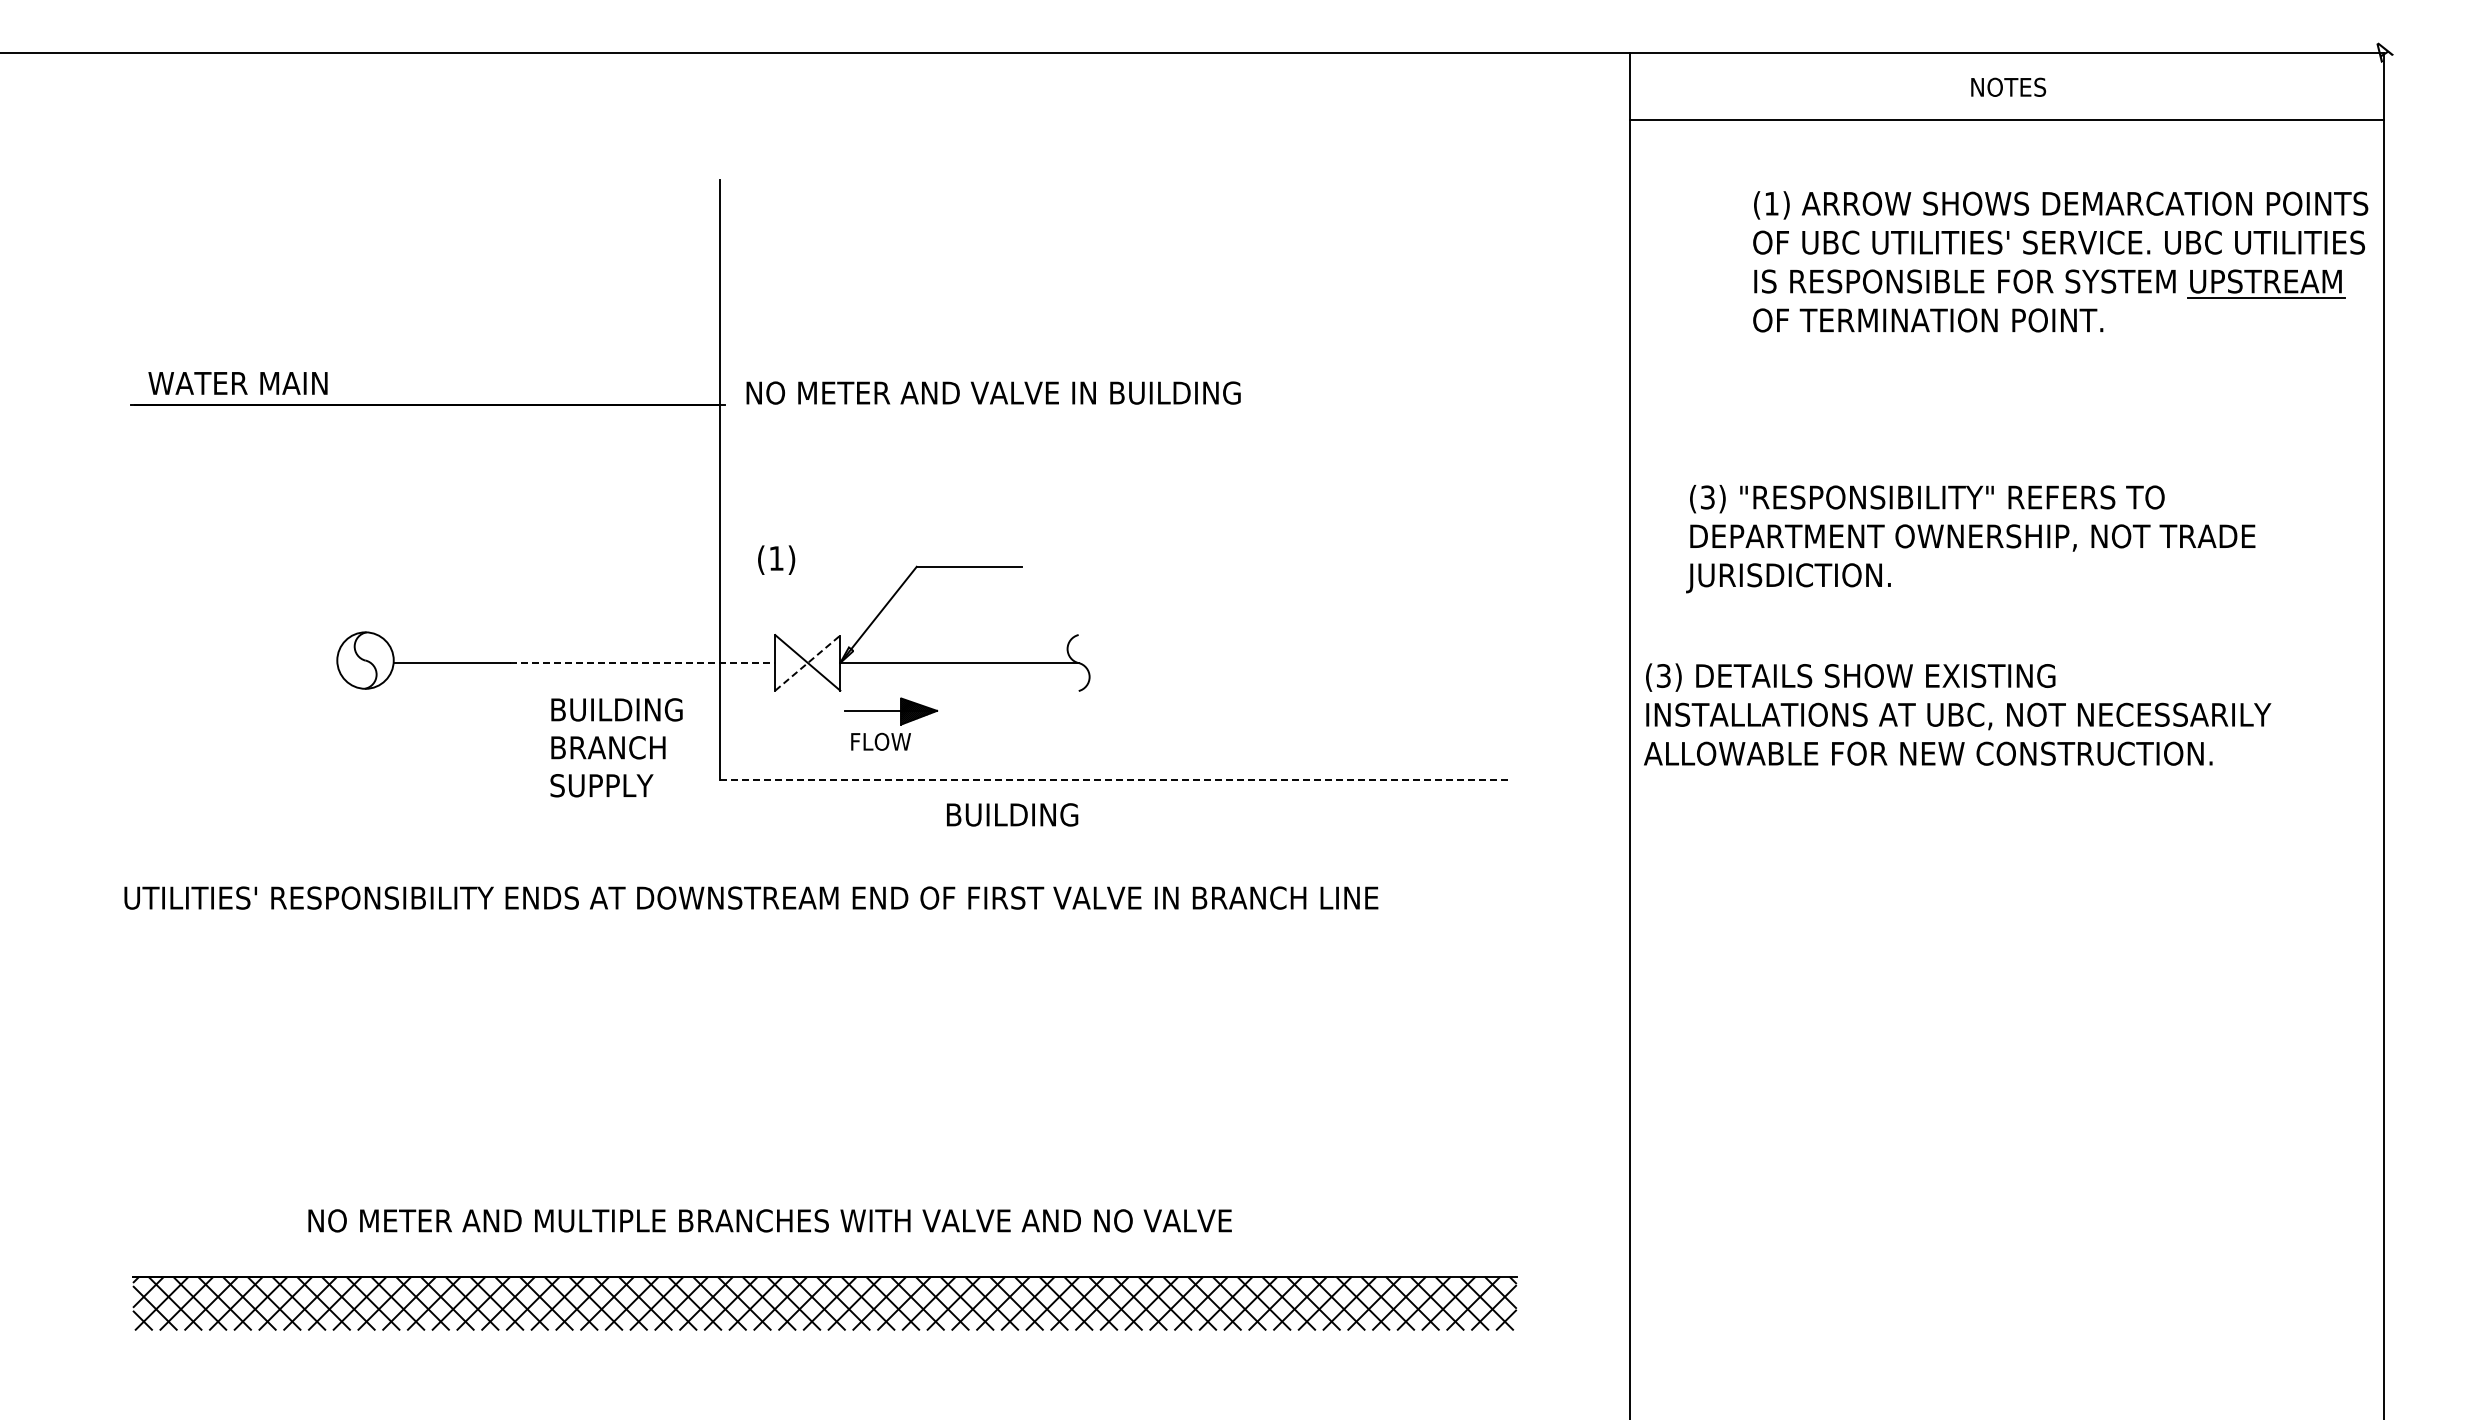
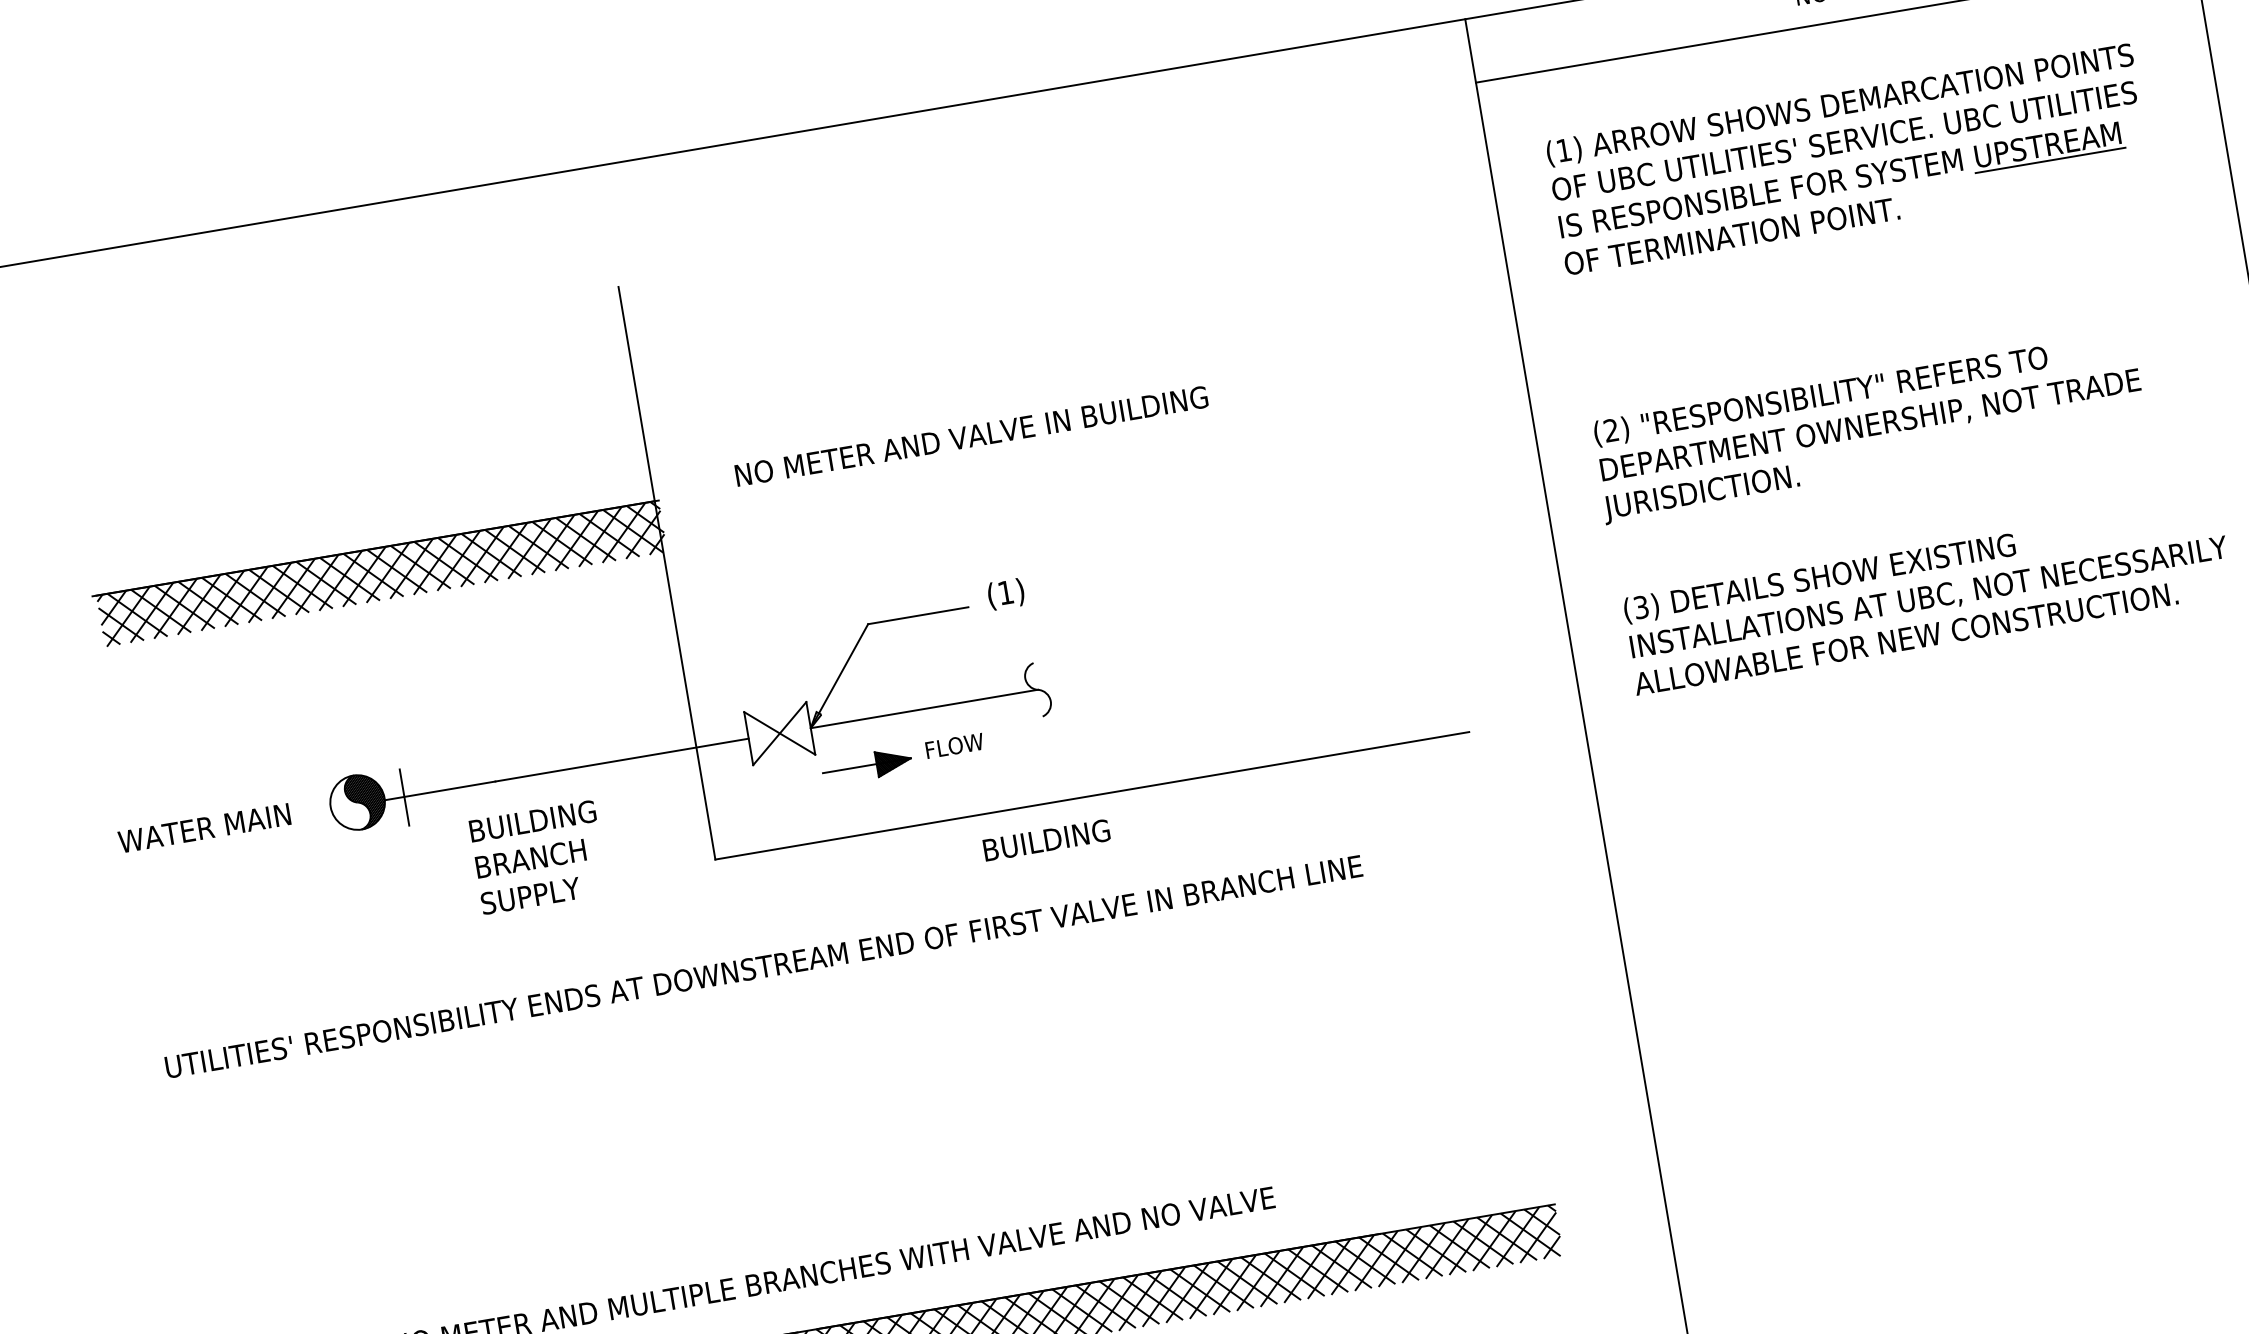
part: (2060, 254) -> (1847, 152), moved
text: (237, 383) -> (204, 828), moved
text: (993, 392) -> (971, 435), moved
hatch: (429, 431) -> (381, 573), added
text: (1707, 497) -> (1611, 430), (3) -> (2)
text: (776, 559) -> (1005, 593), moved
hatch: (373, 660) -> (365, 801), added
line: (642, 662) -> (622, 759), dashed -> solid
line: (414, 663) -> (404, 797), added
line: (807, 663) -> (779, 734), dashed -> solid
text: (1957, 714) -> (1927, 596), moved
text: (880, 741) -> (954, 745), moved
text: (616, 747) -> (538, 857), moved
line: (1116, 780) -> (1093, 795), dashed -> solid
text: (1012, 814) -> (1046, 839), moved

